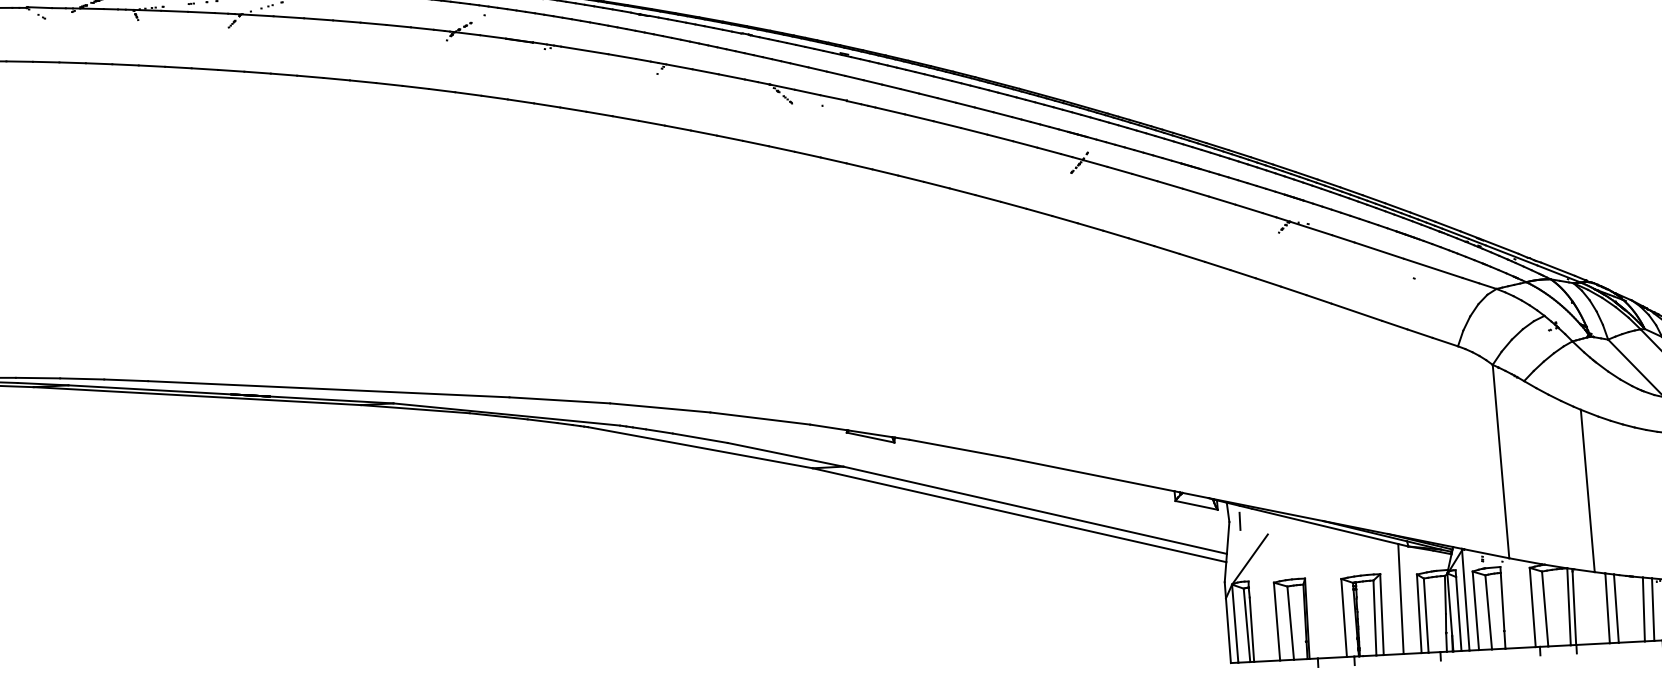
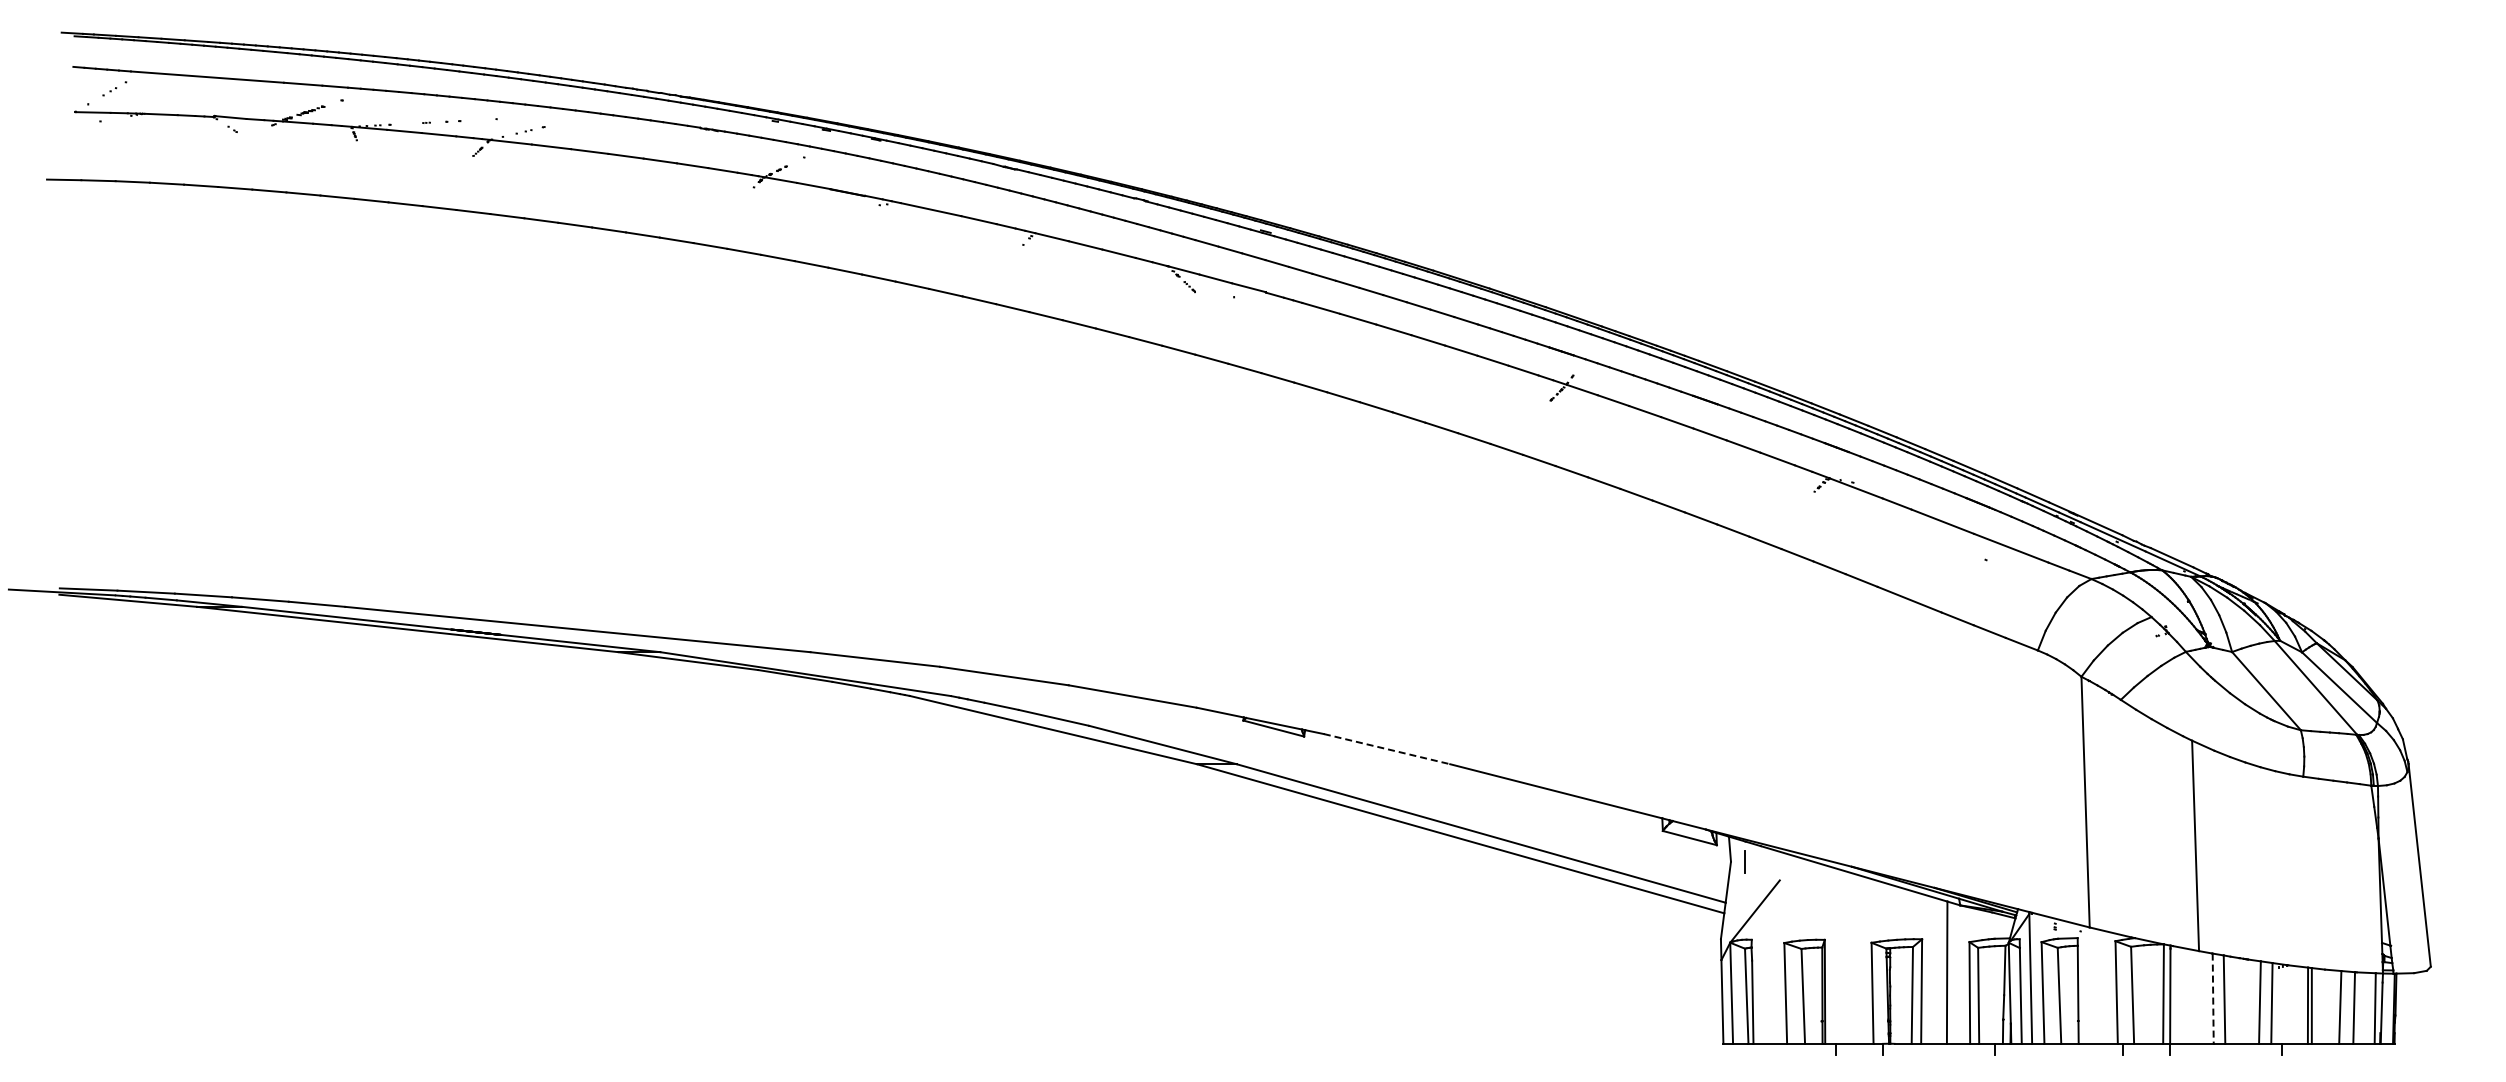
line: (959, 449) -> (1387, 749), solid -> dashed
line: (1607, 608) -> (2213, 999), solid -> dashed

